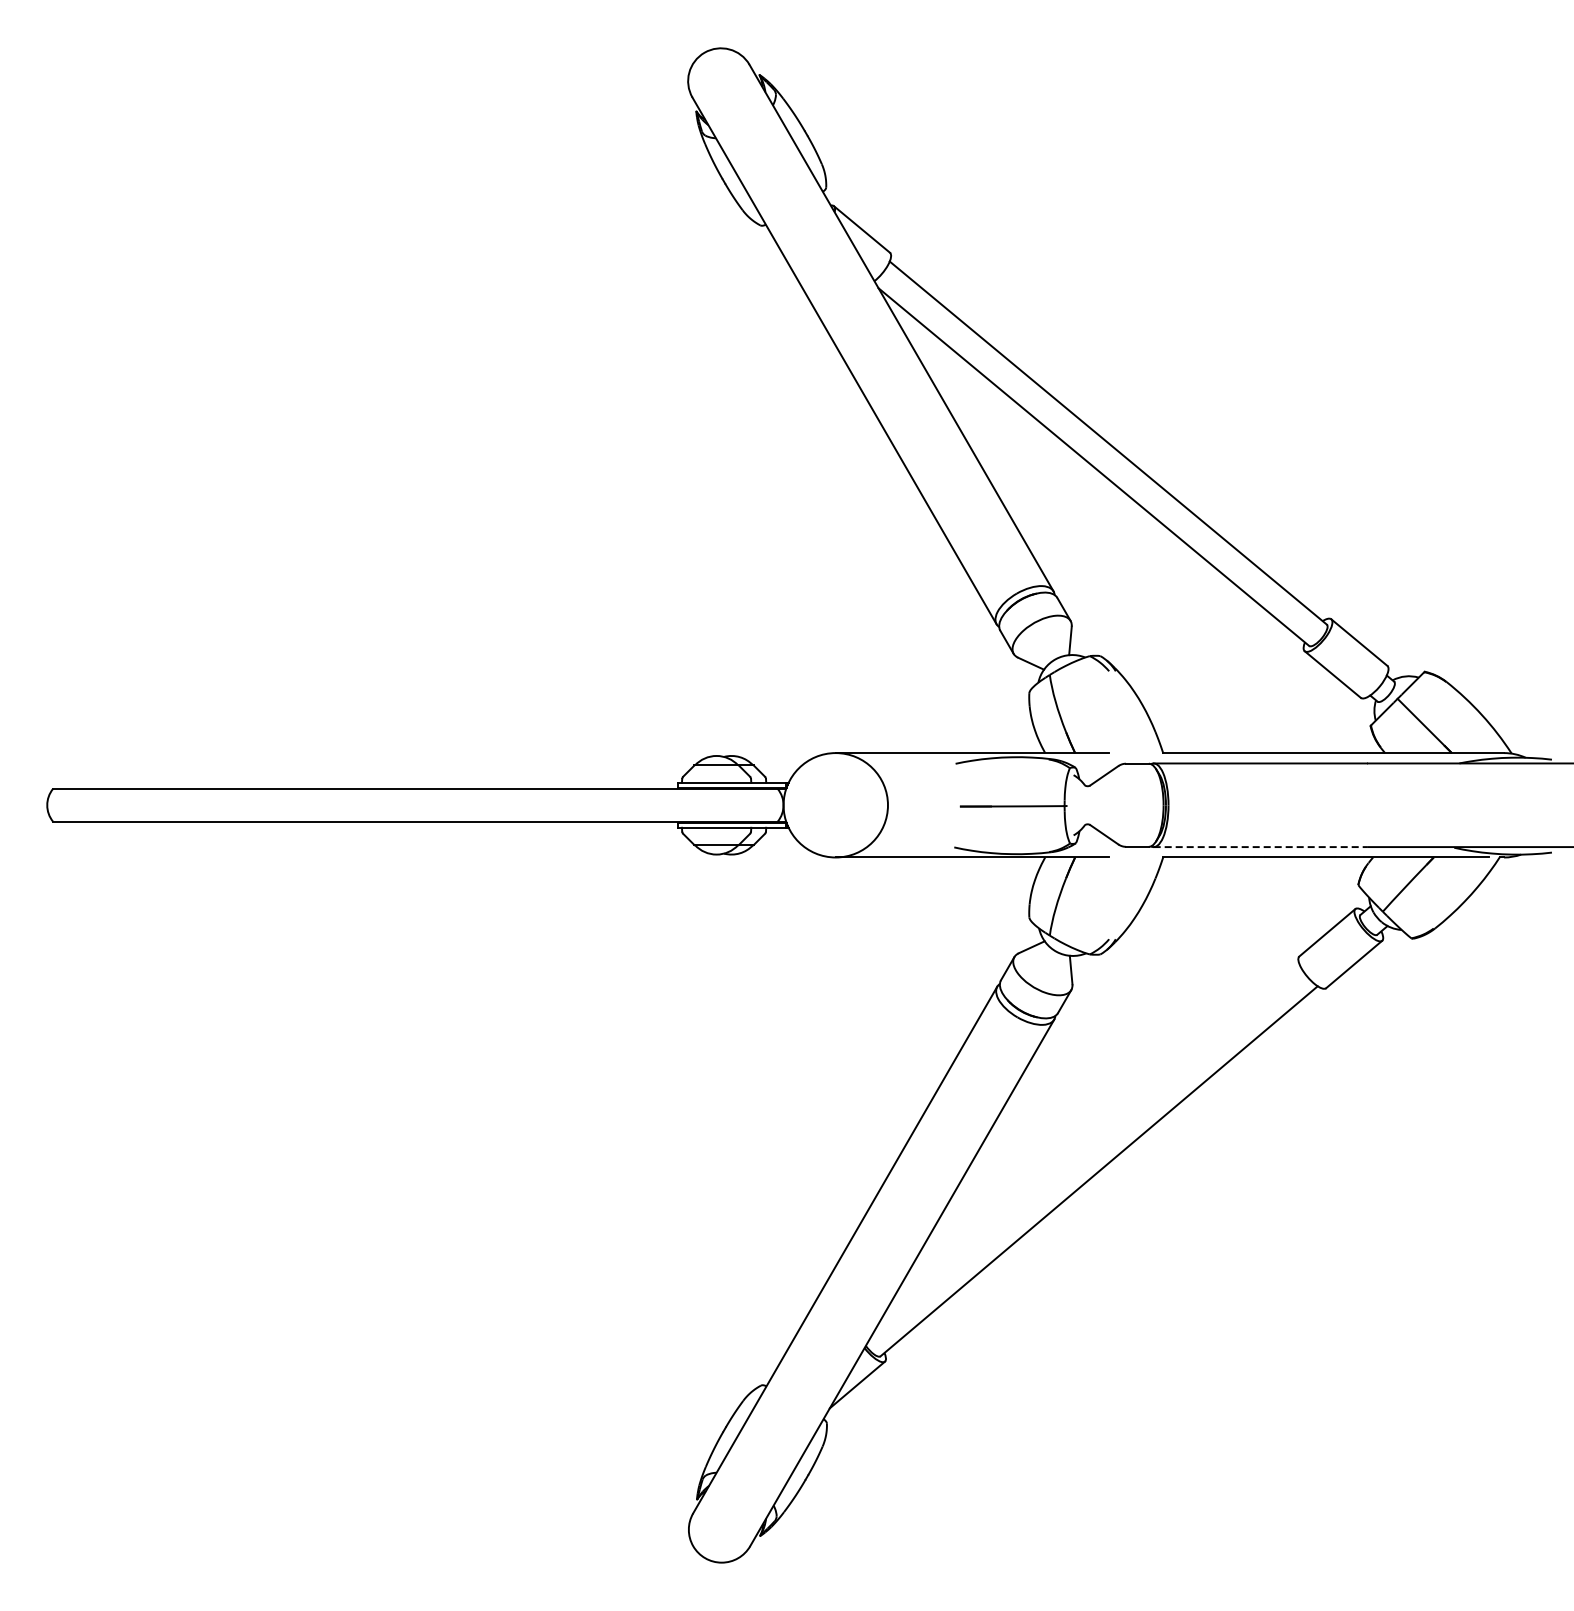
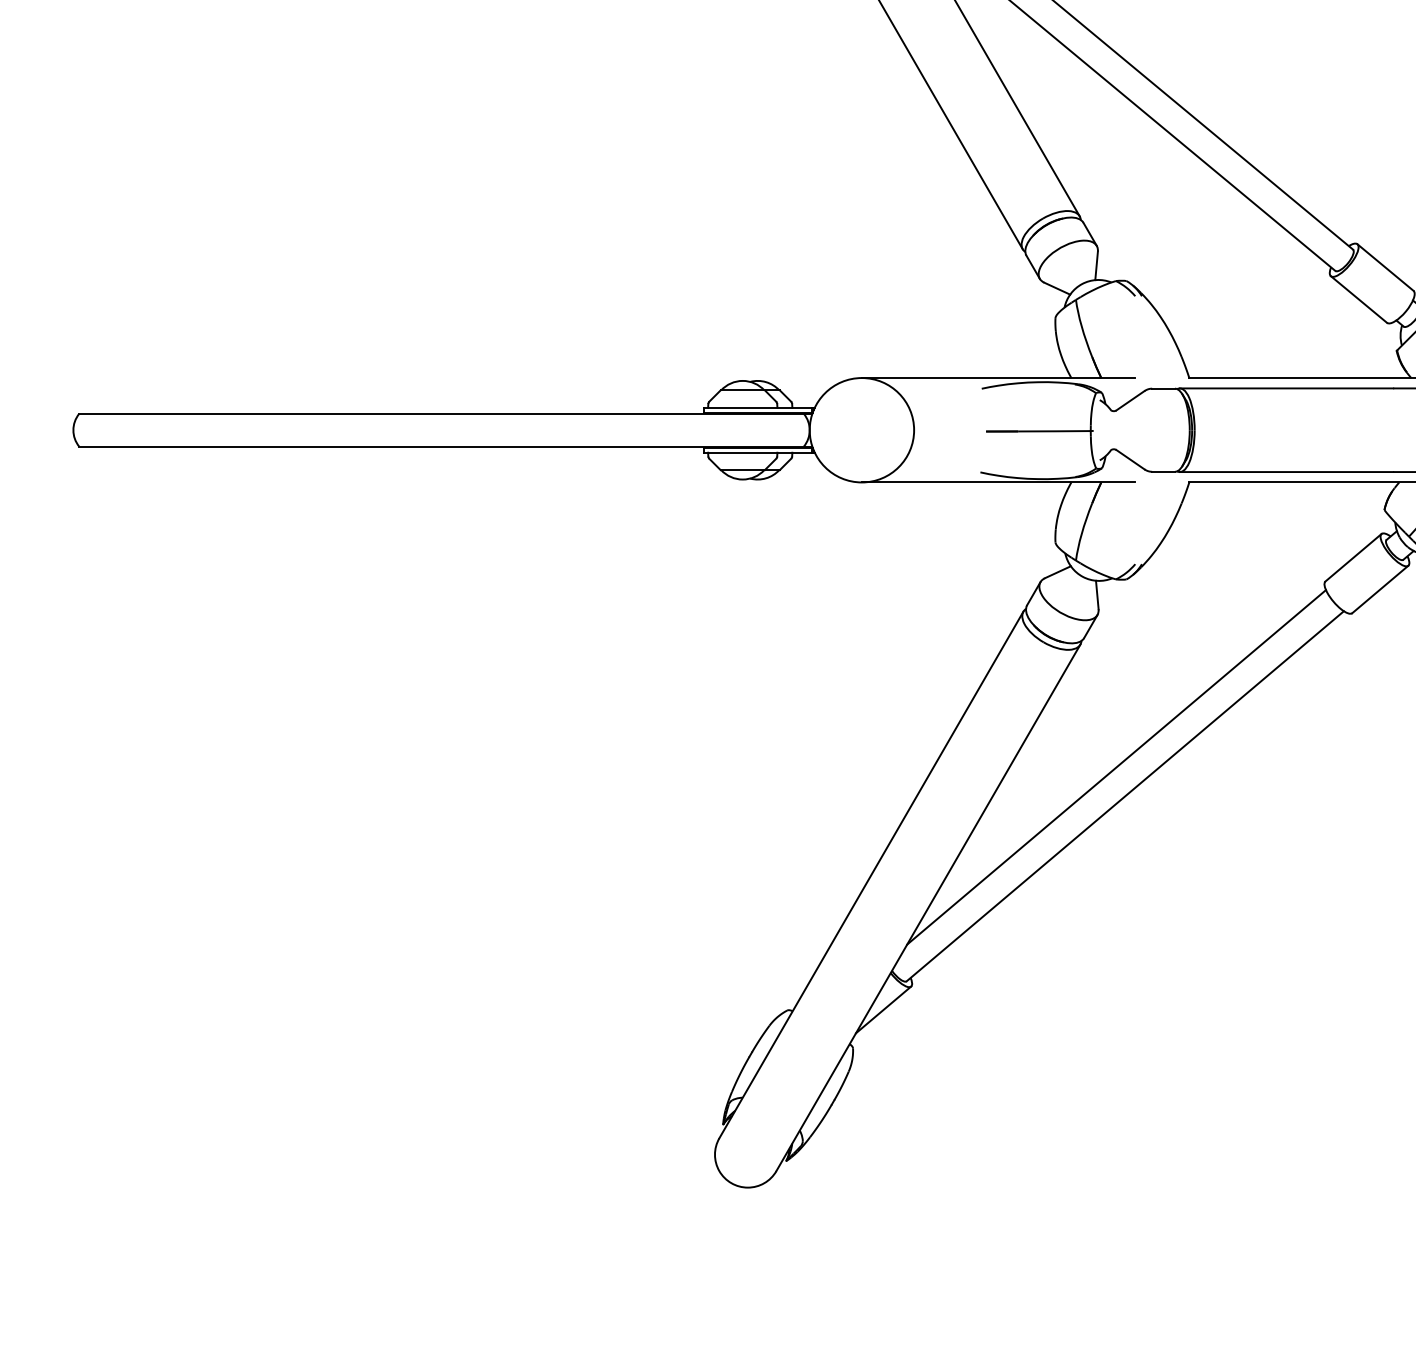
line: (1260, 847) -> (1286, 472), dashed -> solid
line: (1090, 1142) -> (1116, 767), added

